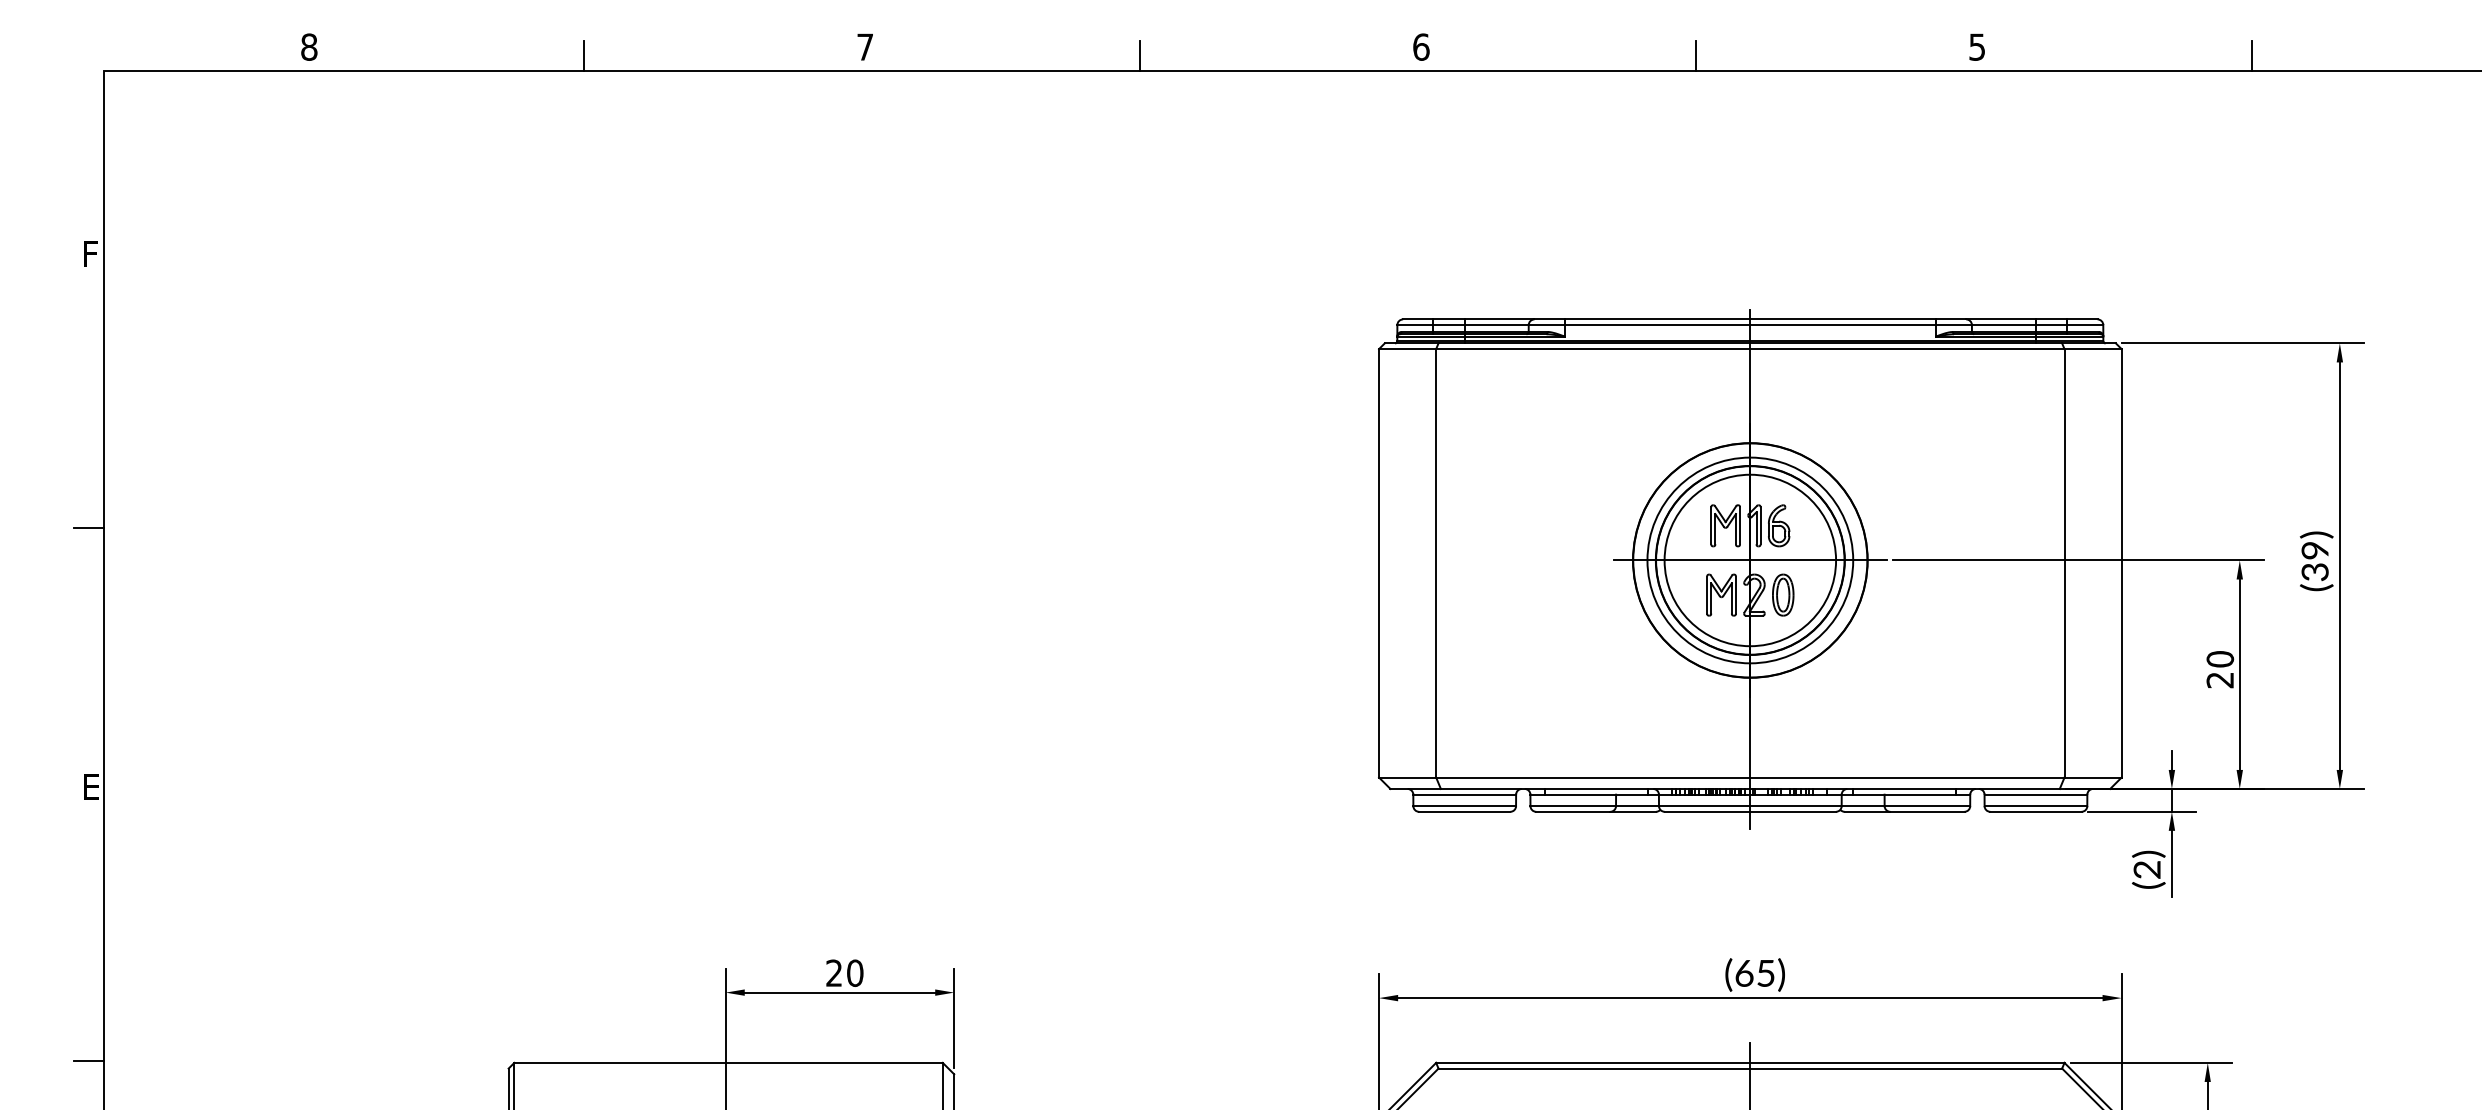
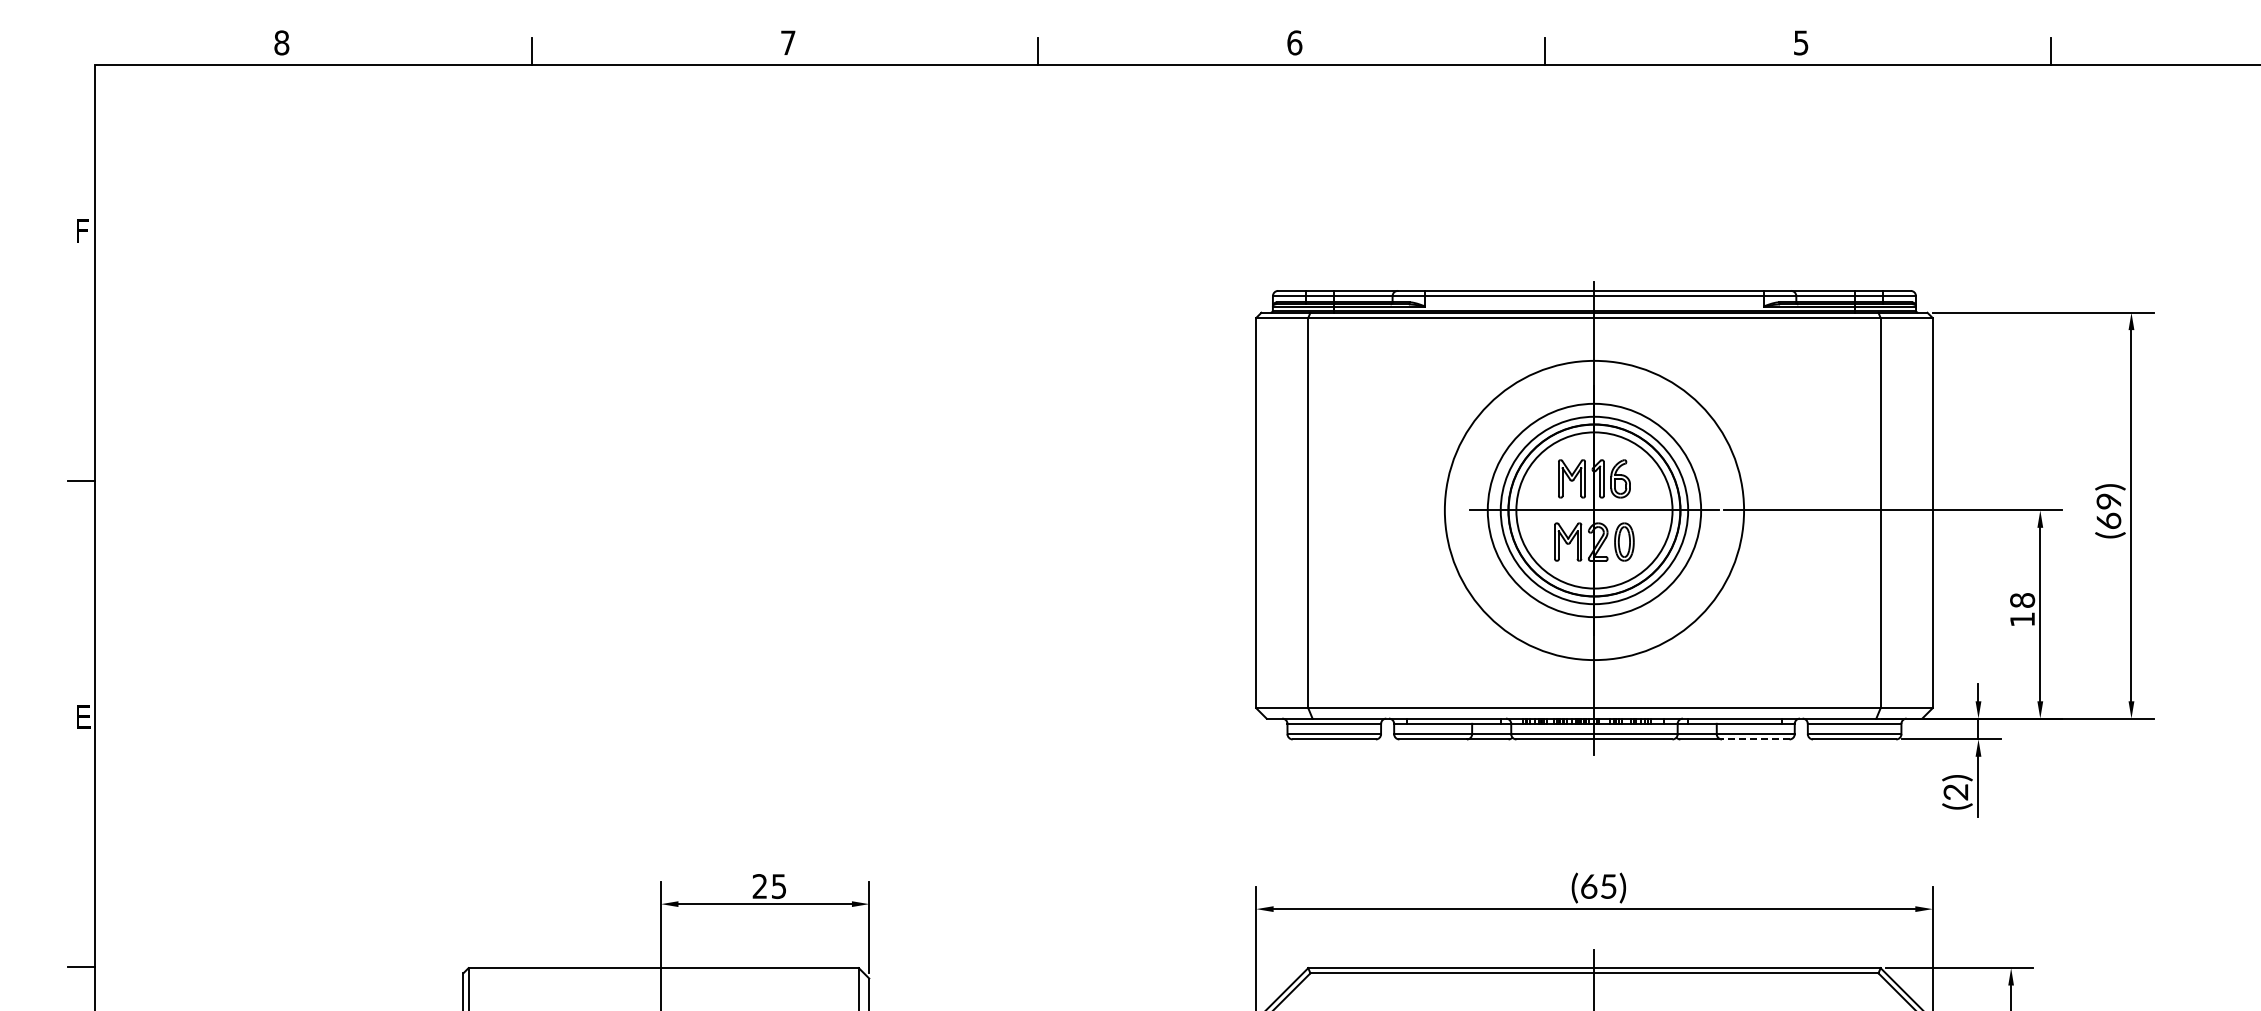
circle: (1750, 560) -> (1594, 510), size x1.4
text: (2314, 571) -> (2108, 520), (39) -> (69)
text: (2220, 669) -> (2022, 609), 20 -> 18
line: (1927, 811) -> (1755, 739), solid -> dashed
text: (854, 973) -> (778, 886), 20 -> 25

